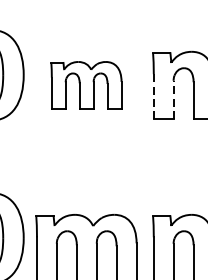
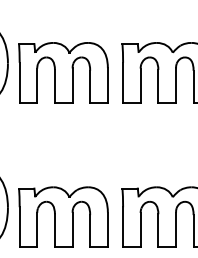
part: (86, 85) -> (63, 72), size x1.43
line: (154, 96) -> (123, 82), dashed -> solid
line: (173, 99) -> (140, 85), dashed -> solid

